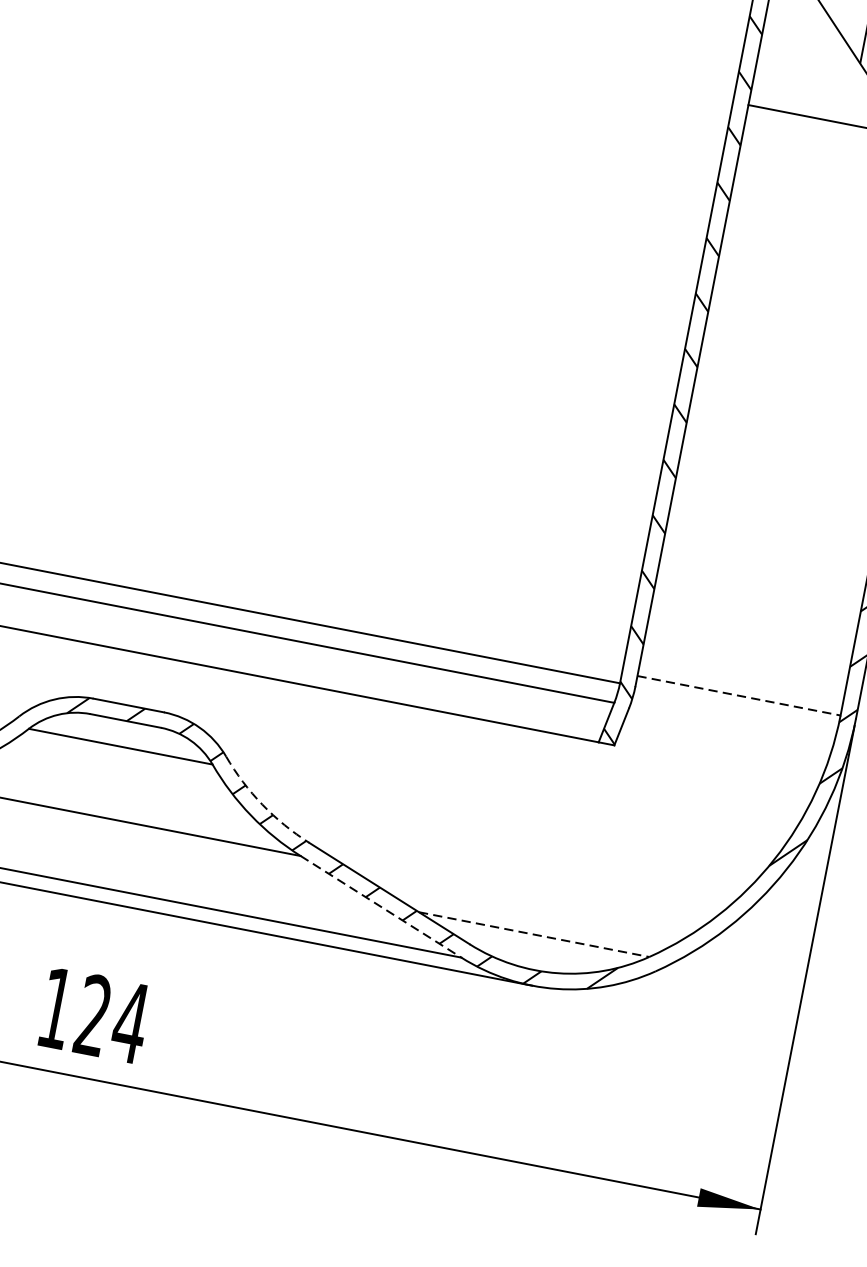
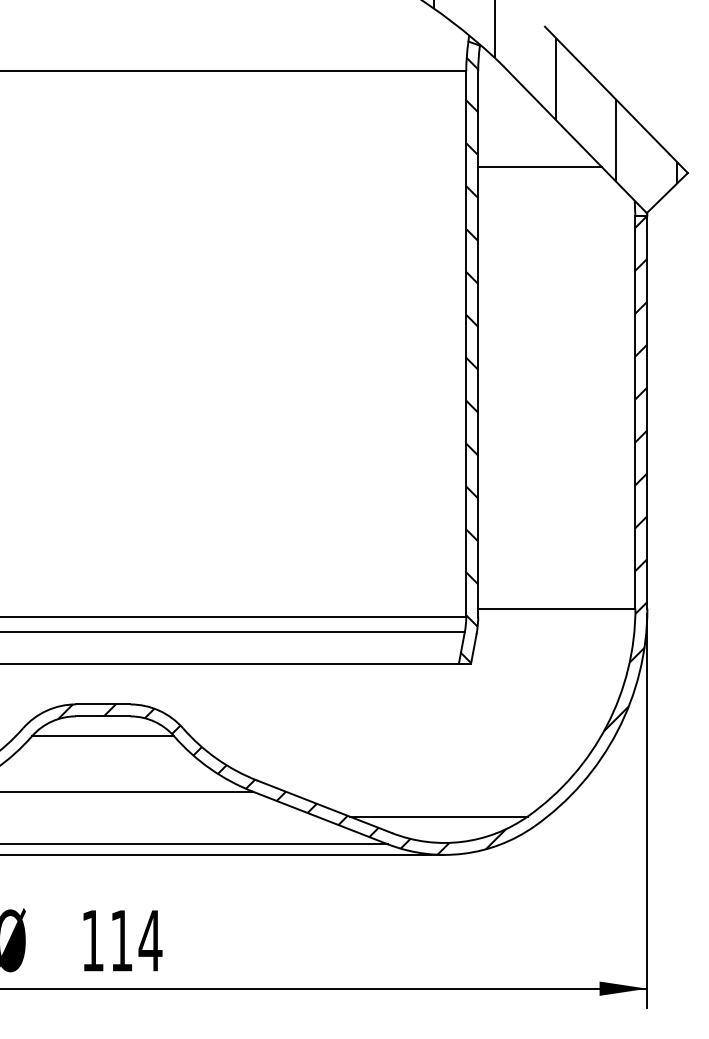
line: (738, 695) -> (556, 608), dashed -> solid
arc: (262, 805) -> (217, 759), dashed -> solid
line: (381, 907) -> (320, 818), dashed -> solid
line: (535, 934) -> (439, 816), dashed -> solid
text: (93, 1015) -> (121, 940), 124 -> 114

